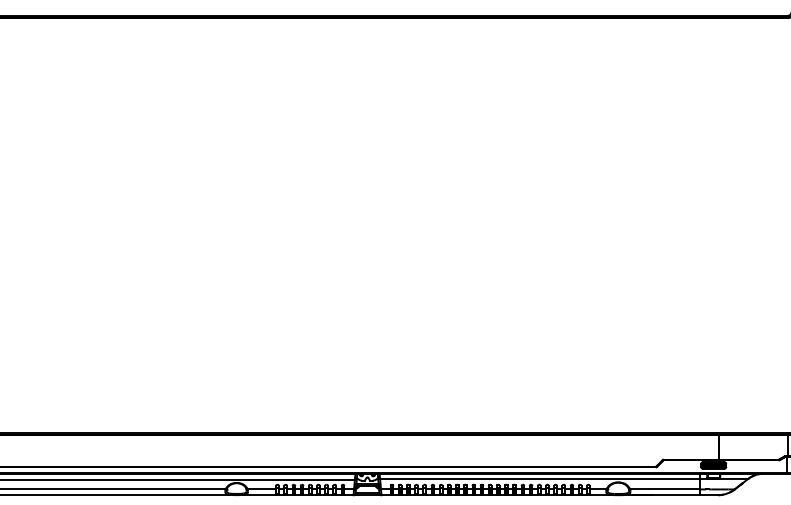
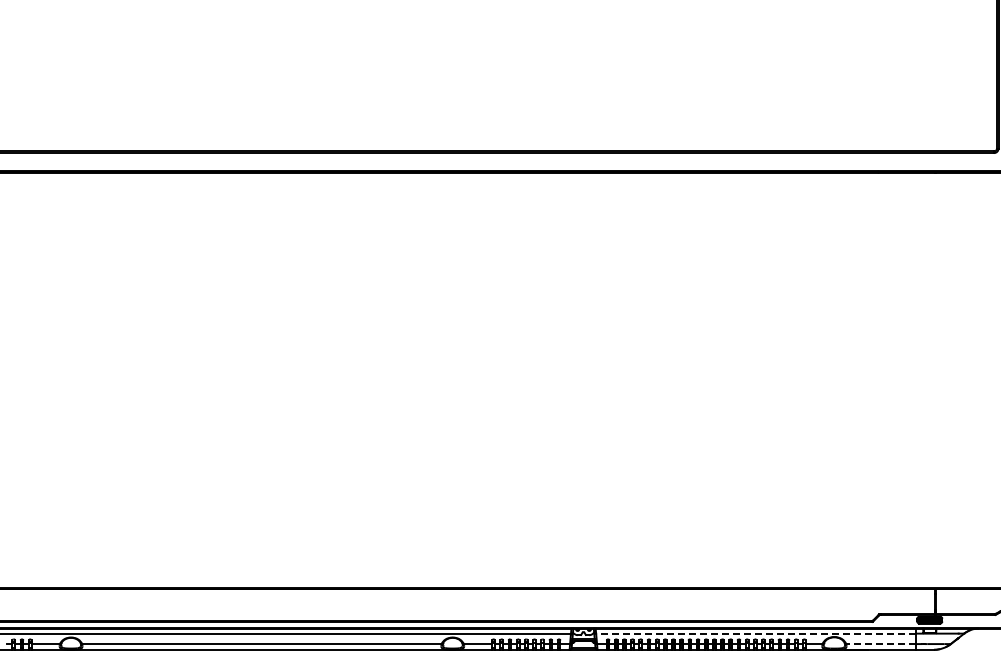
line: (539, 478) -> (755, 633), solid -> dashed
line: (664, 489) -> (880, 644), solid -> dashed

